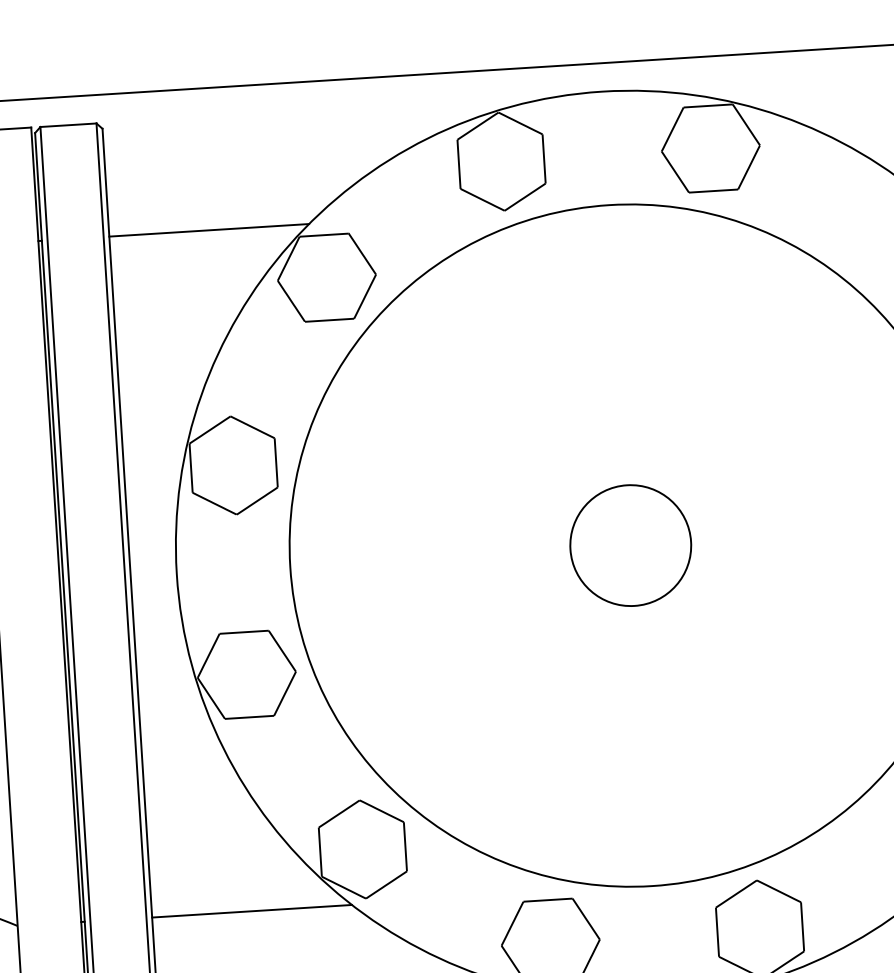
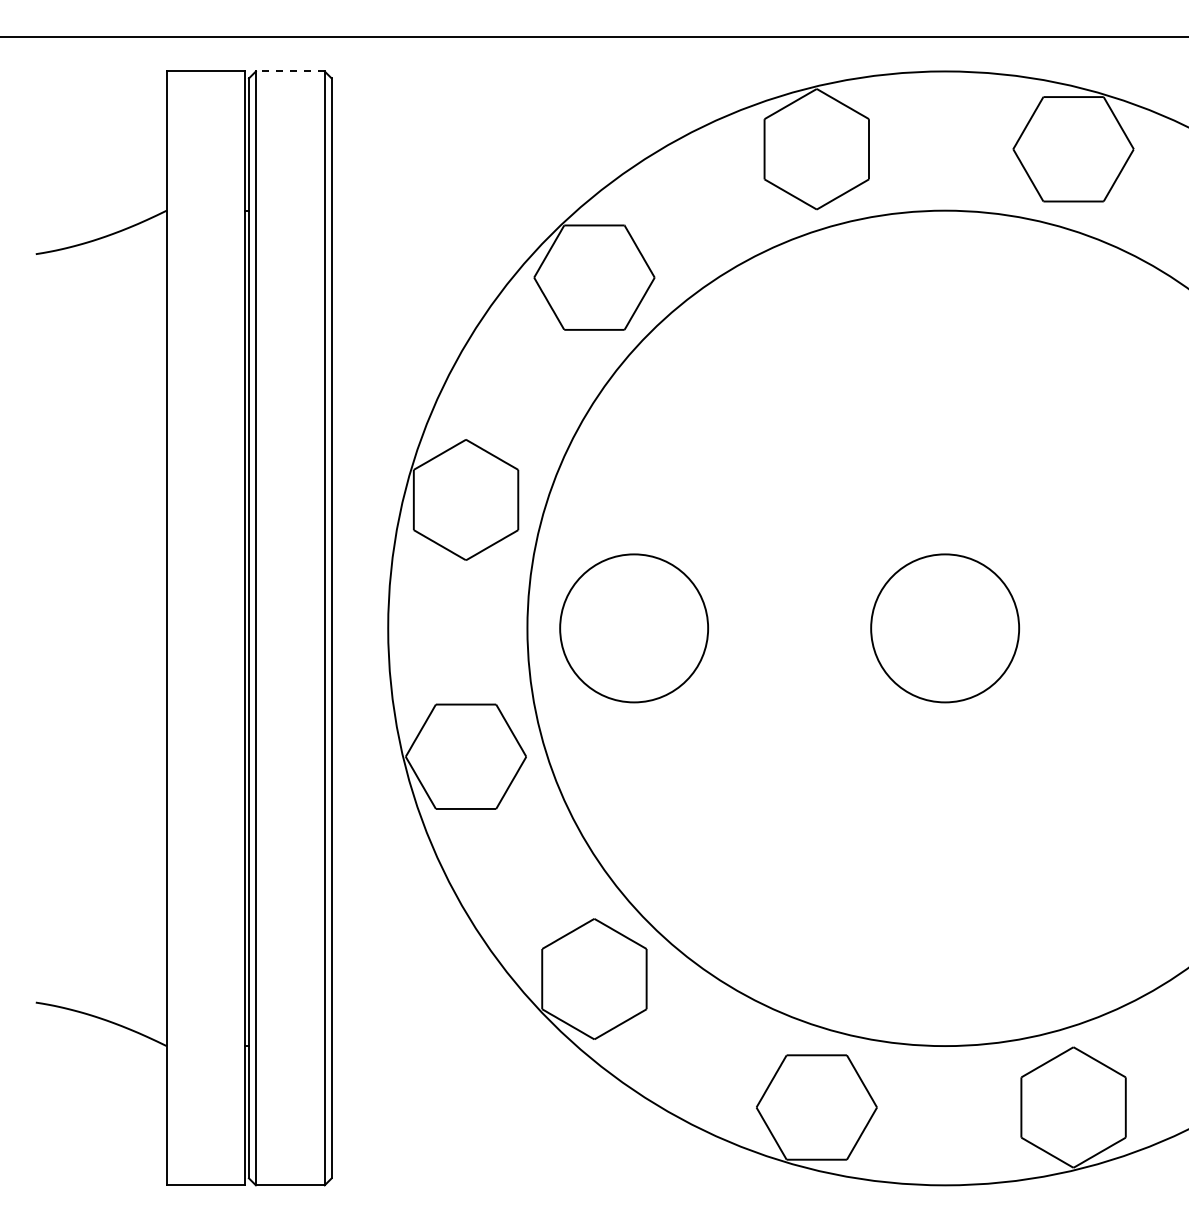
line: (67, 125) -> (289, 71), solid -> dashed
line: (208, 230) -> (453, 210), removed
circle: (377, 561) -> (634, 628), added
line: (251, 911) -> (453, 1046), removed

